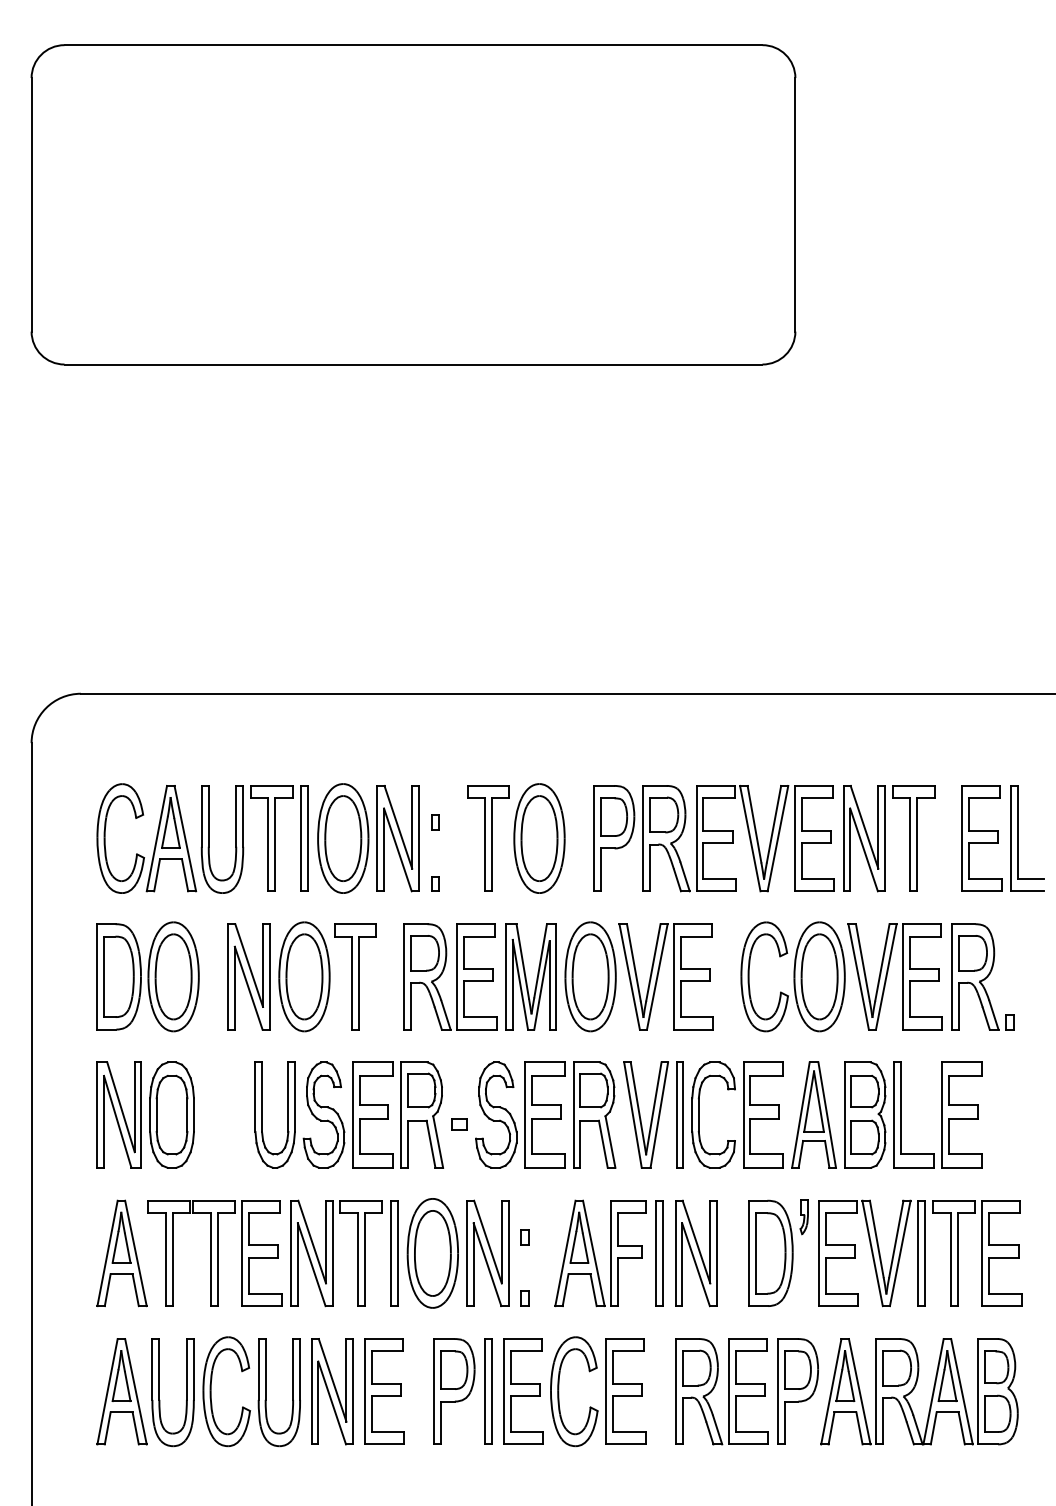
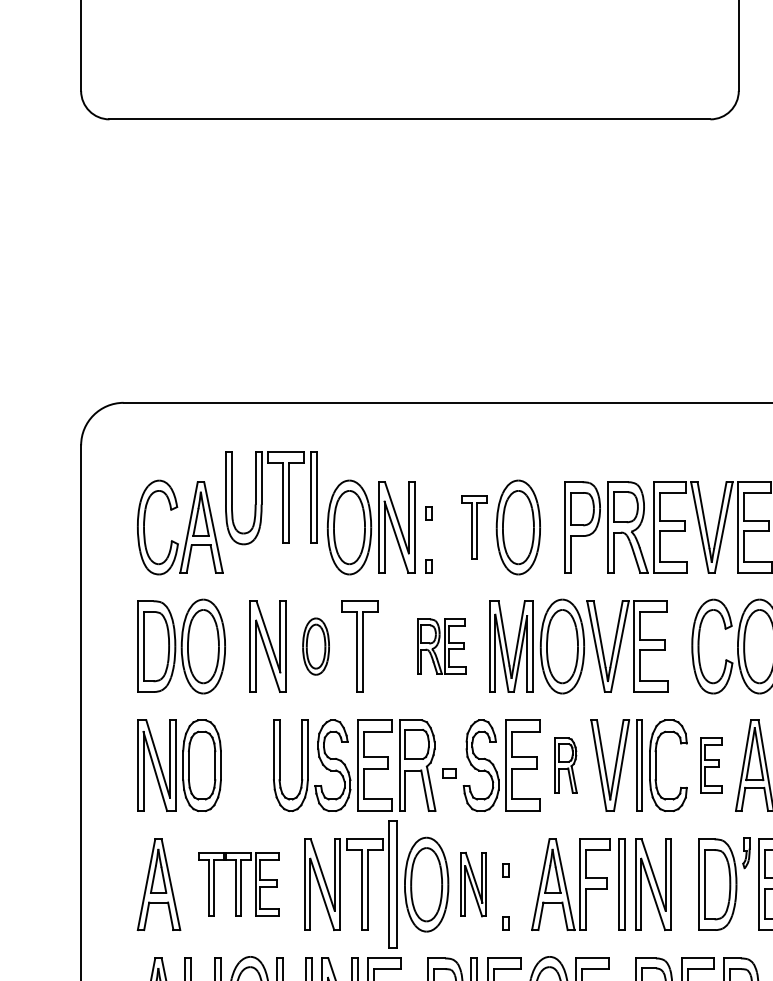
part: (488, 838) -> (474, 527), size x0.7
part: (243, 839) -> (261, 498), moved
part: (304, 976) -> (316, 646), size x0.6
part: (450, 976) -> (441, 646), size x0.6
part: (594, 1114) -> (565, 765), size x0.6
part: (763, 1114) -> (711, 765), size x0.6
part: (487, 1252) -> (473, 883), size x0.7
part: (214, 1253) -> (238, 884), size x0.7
part: (394, 1253) -> (393, 884), size x1.4

